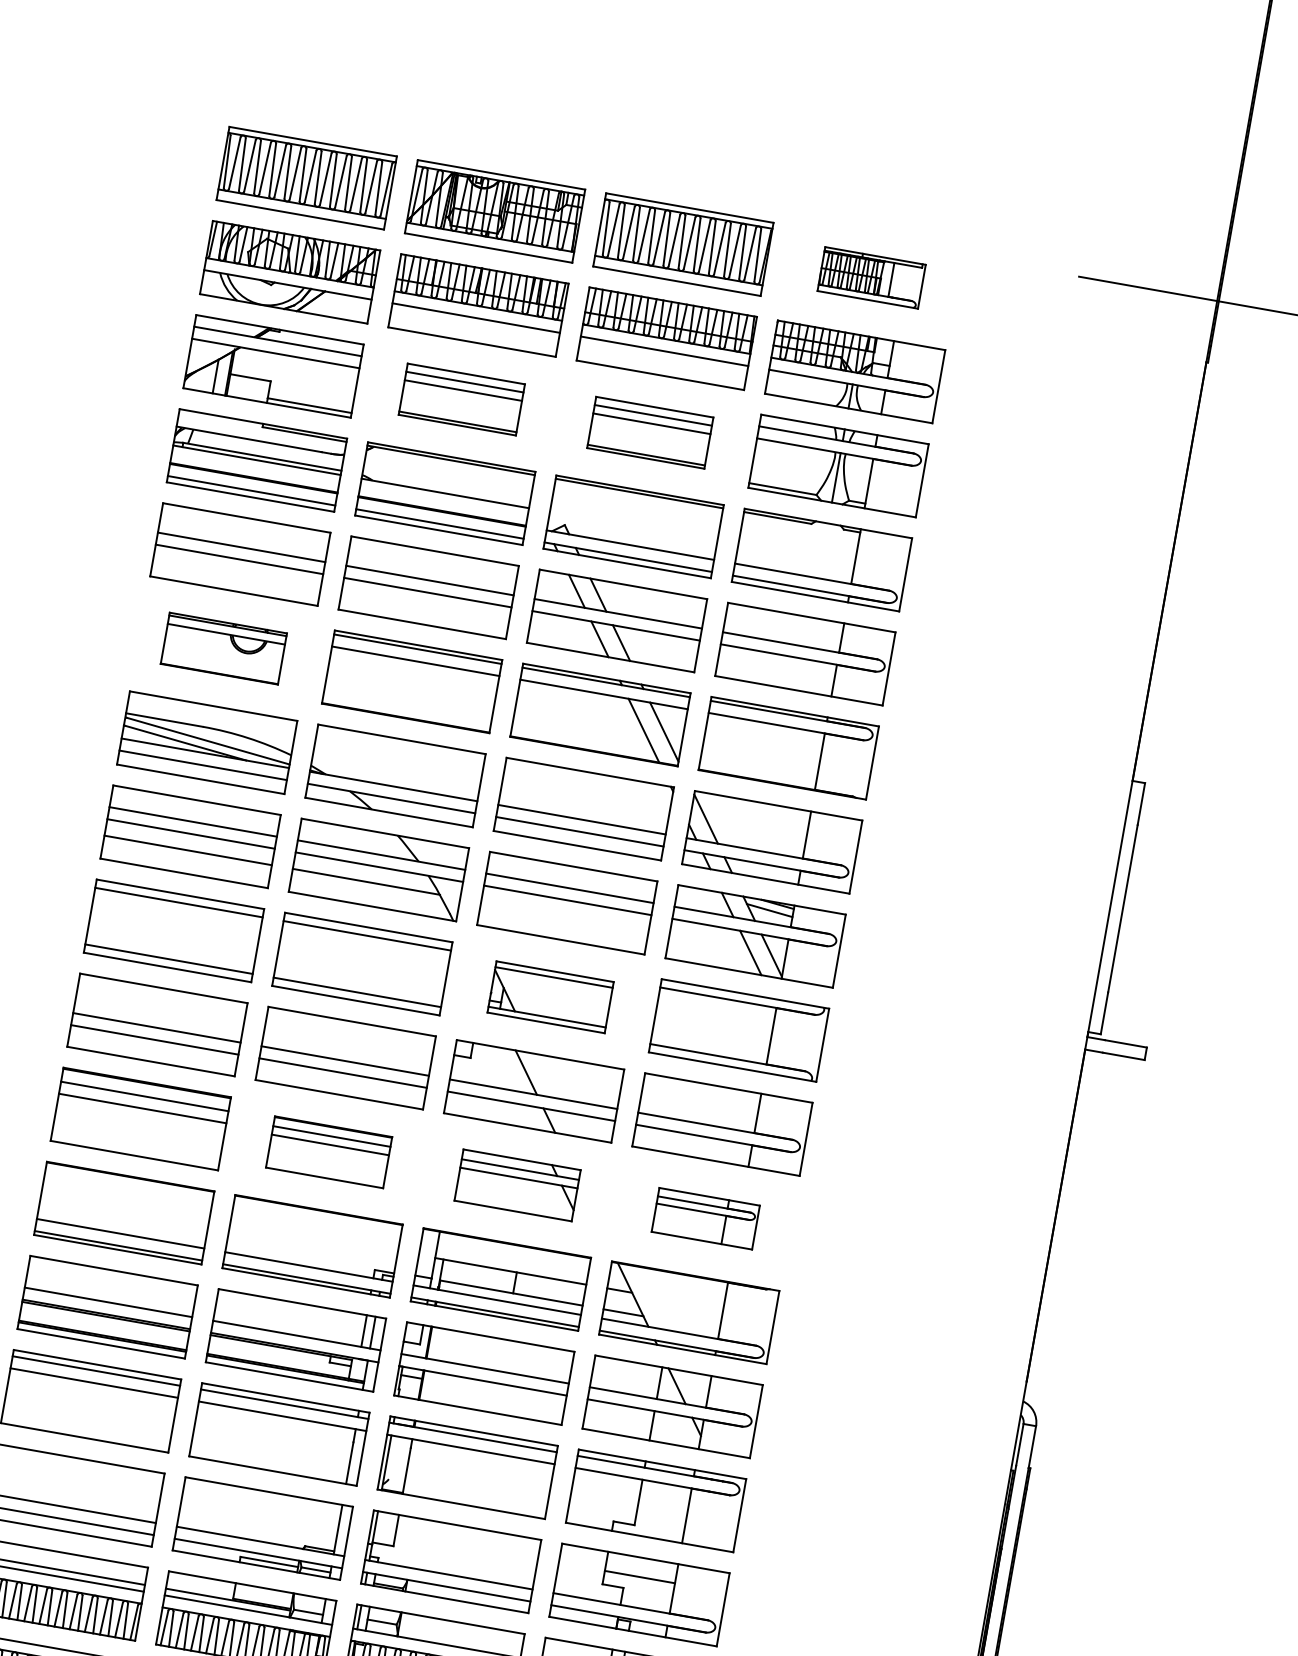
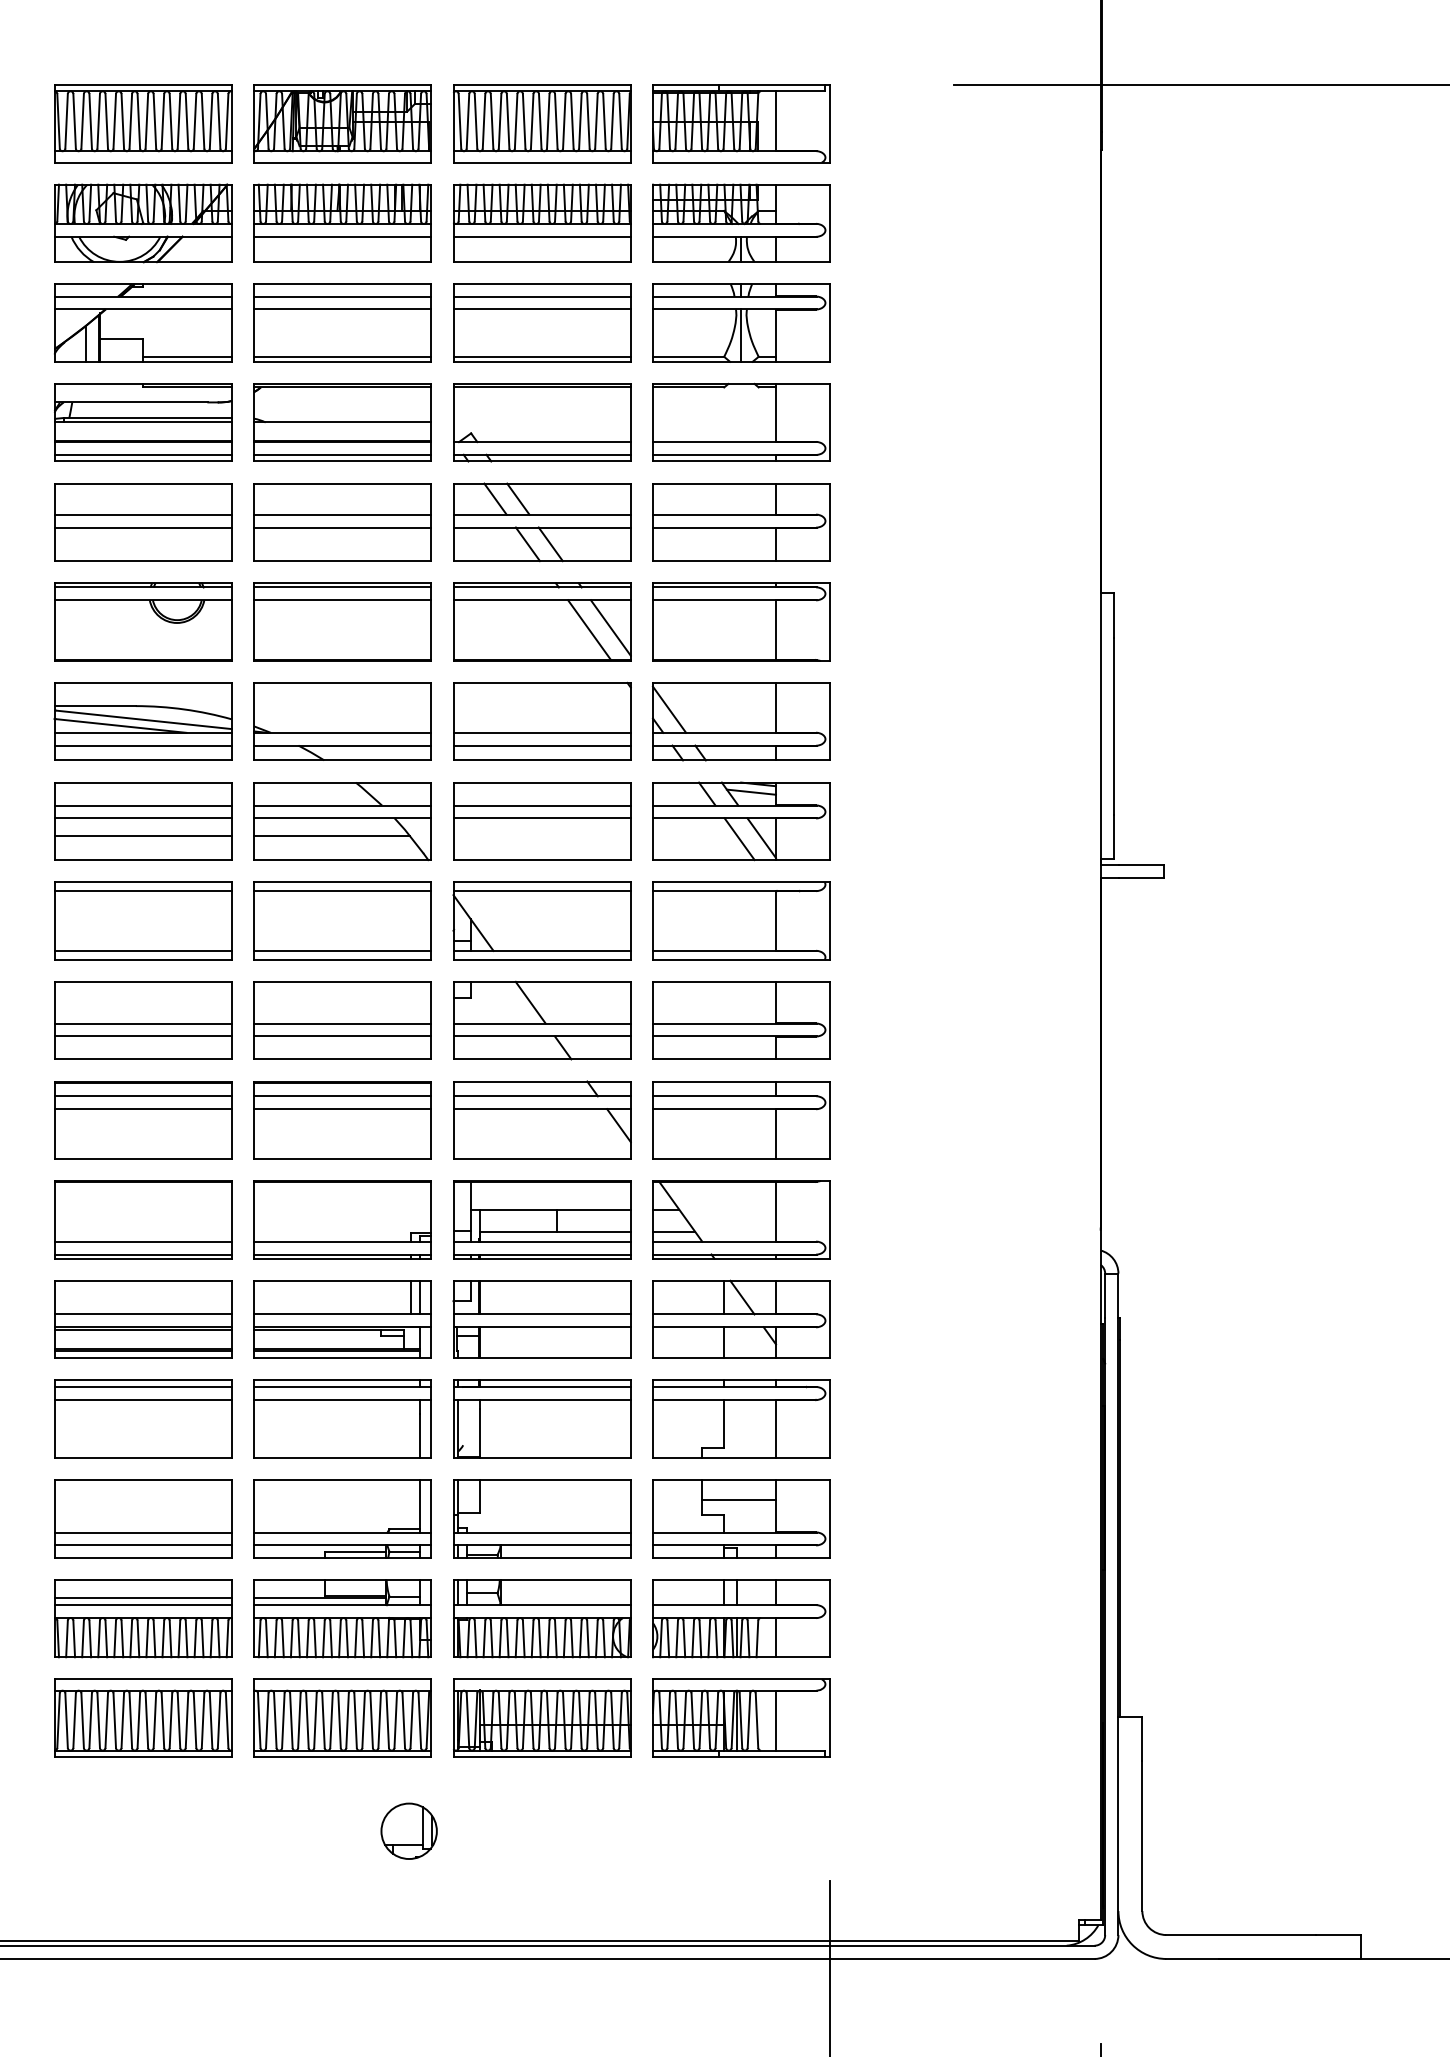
part: (871, 277) -> (741, 123), size x1.67
part: (461, 399) -> (342, 322), size x1.43
part: (650, 432) -> (542, 322), size x1.43
part: (224, 648) -> (143, 621), size x1.43
part: (550, 996) -> (541, 920), size x1.43
part: (328, 1152) -> (342, 1120), size x1.43
part: (517, 1184) -> (542, 1119), size x1.43
part: (705, 1218) -> (741, 1120), size x1.67

